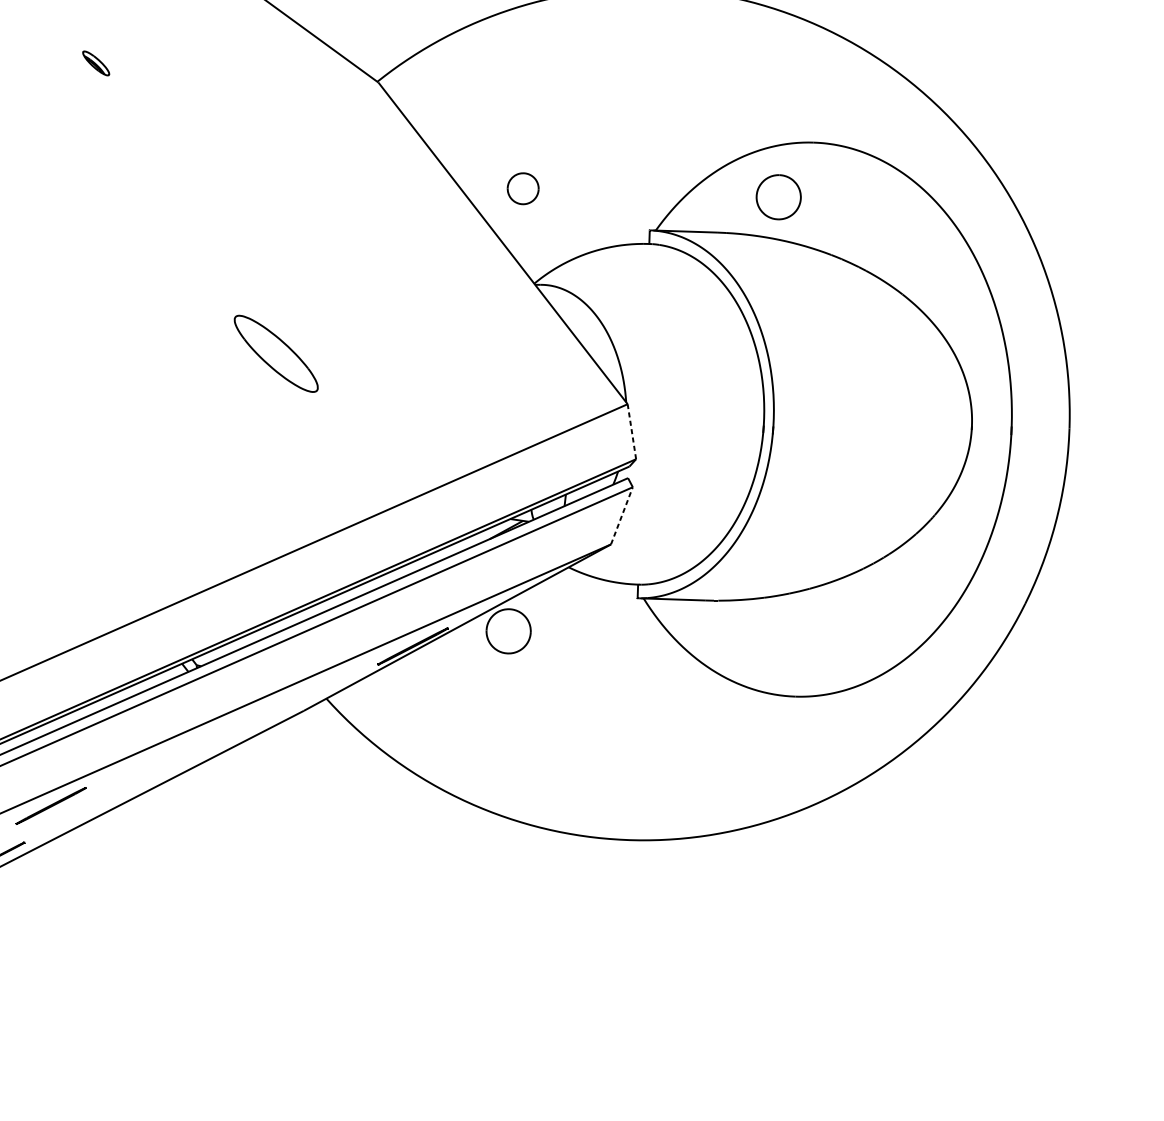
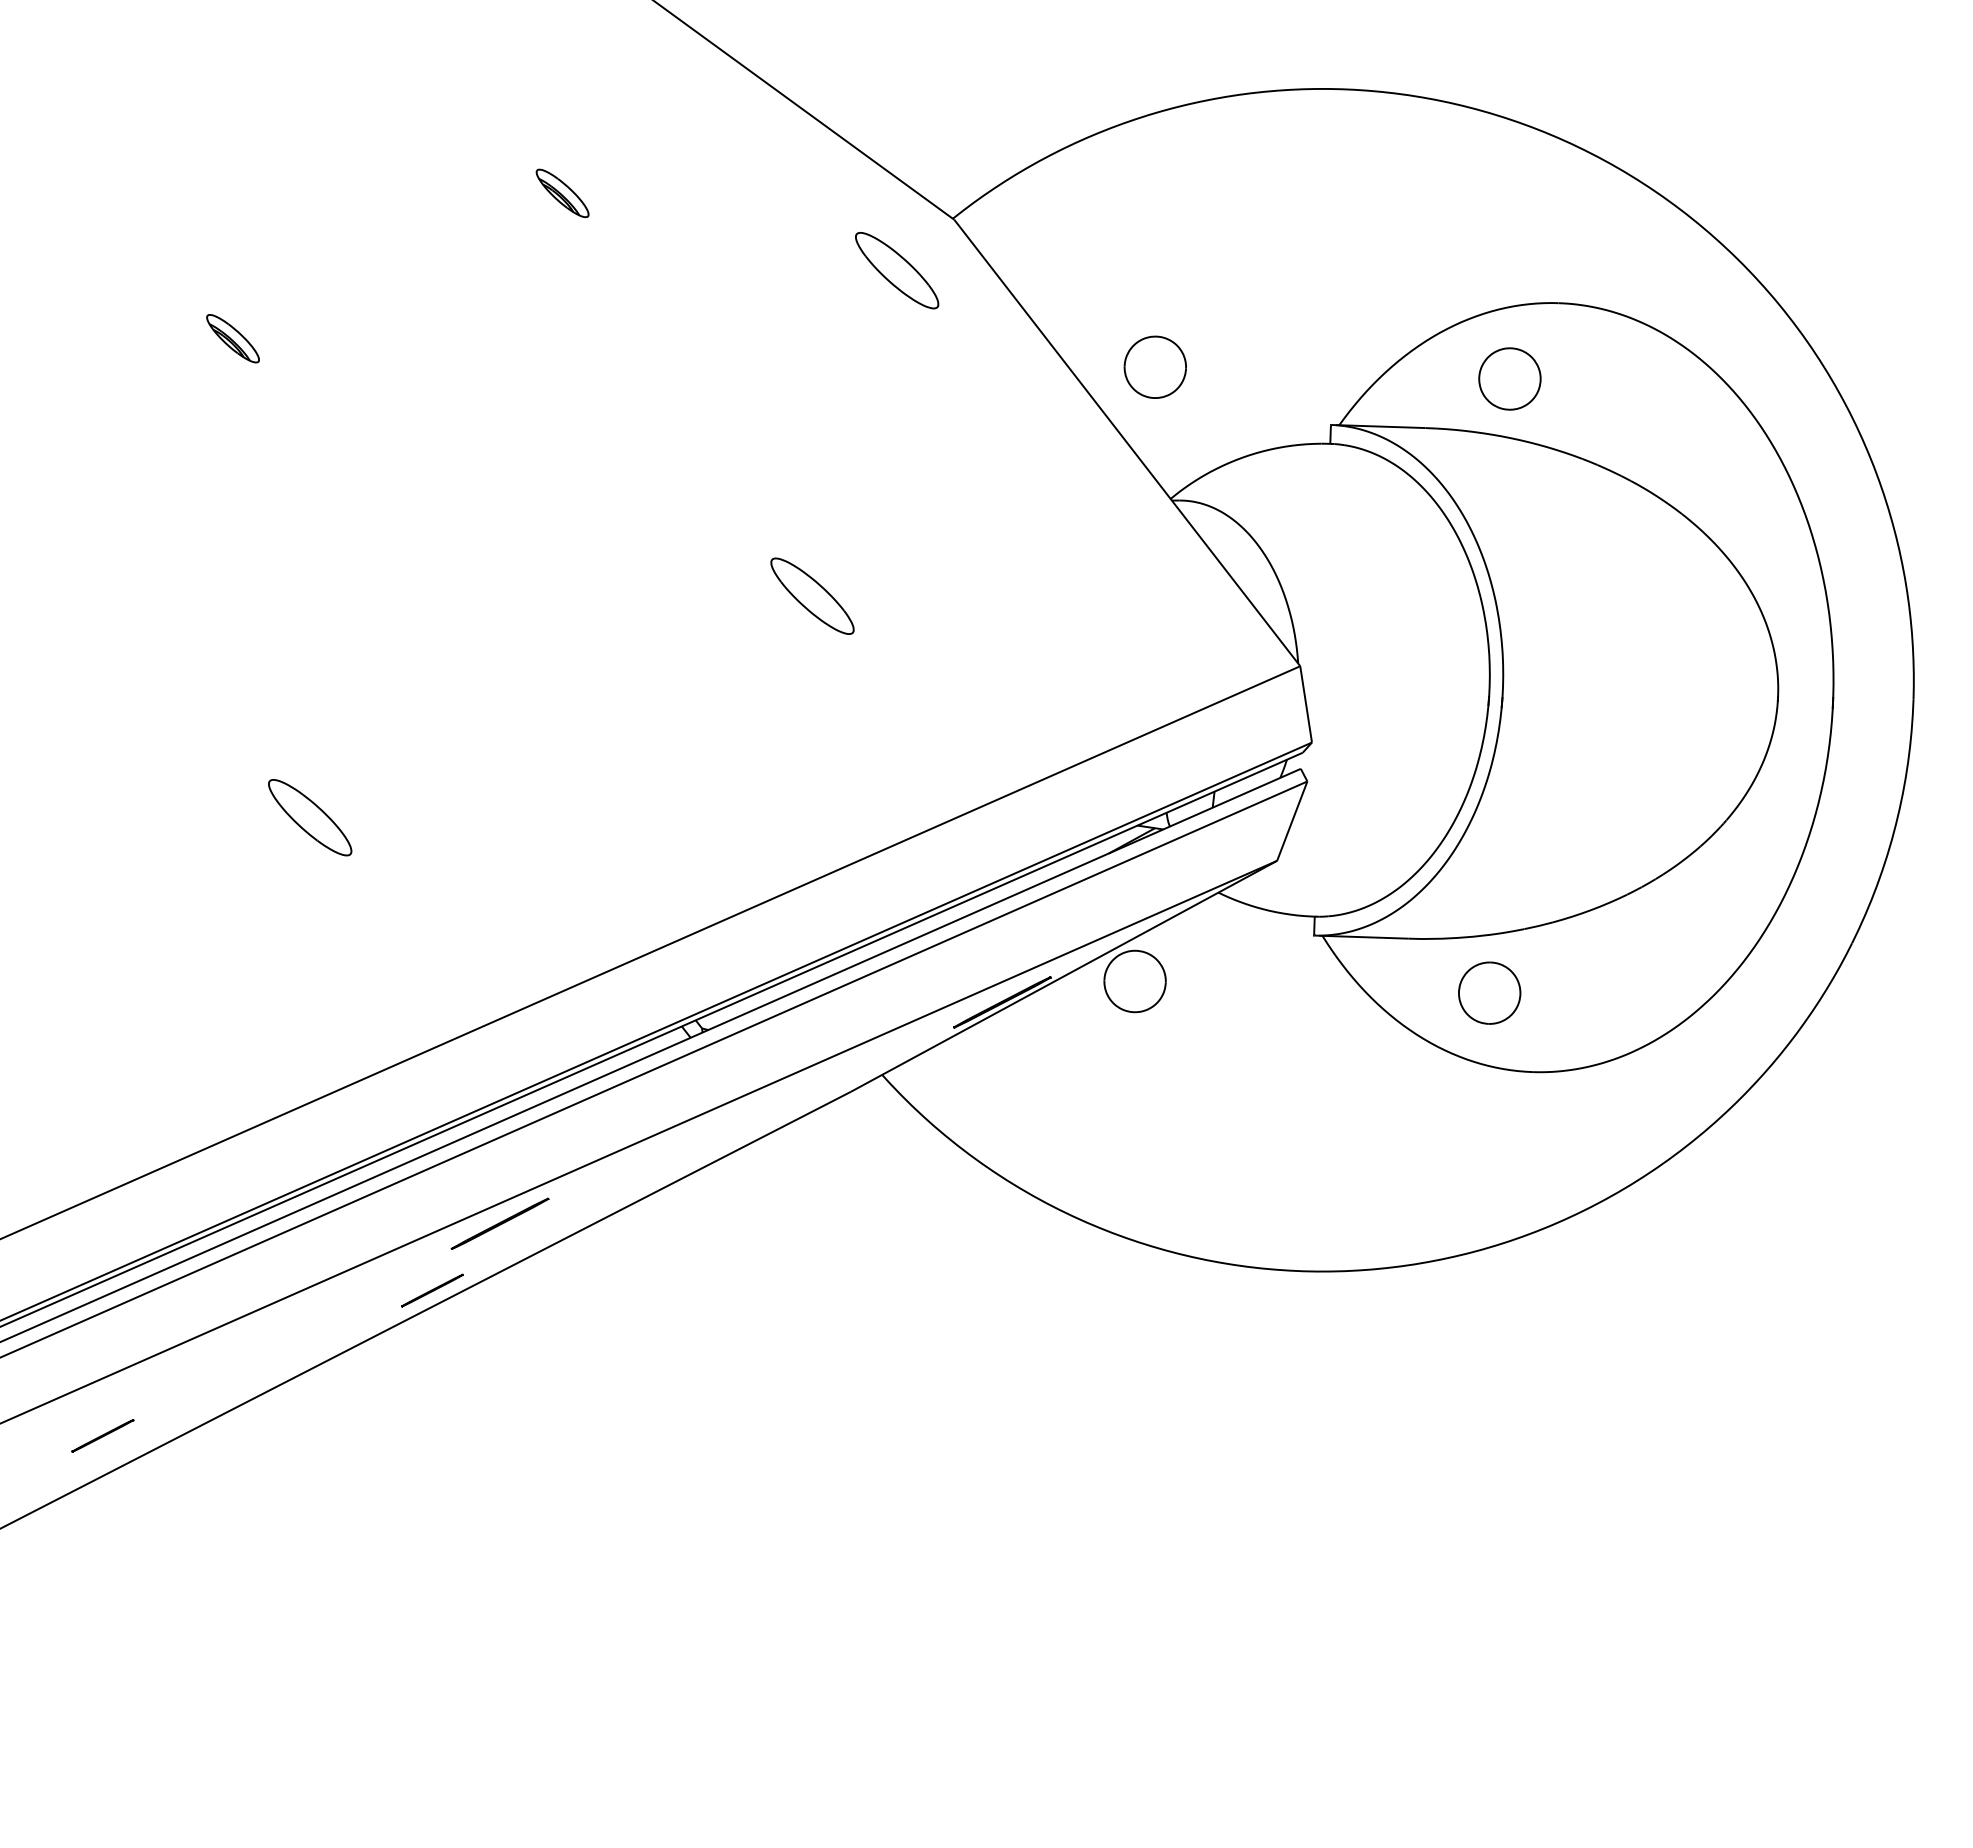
part: (96, 62) -> (562, 192), size x1.43
part: (337, 119) -> (897, 270), added
part: (522, 188) -> (1154, 366), size x1.43
part: (276, 353) -> (812, 595), size x0.71
line: (632, 431) -> (1306, 704), dashed -> solid
line: (622, 515) -> (1292, 820), dashed -> solid
part: (764, 639) -> (1489, 992), added

